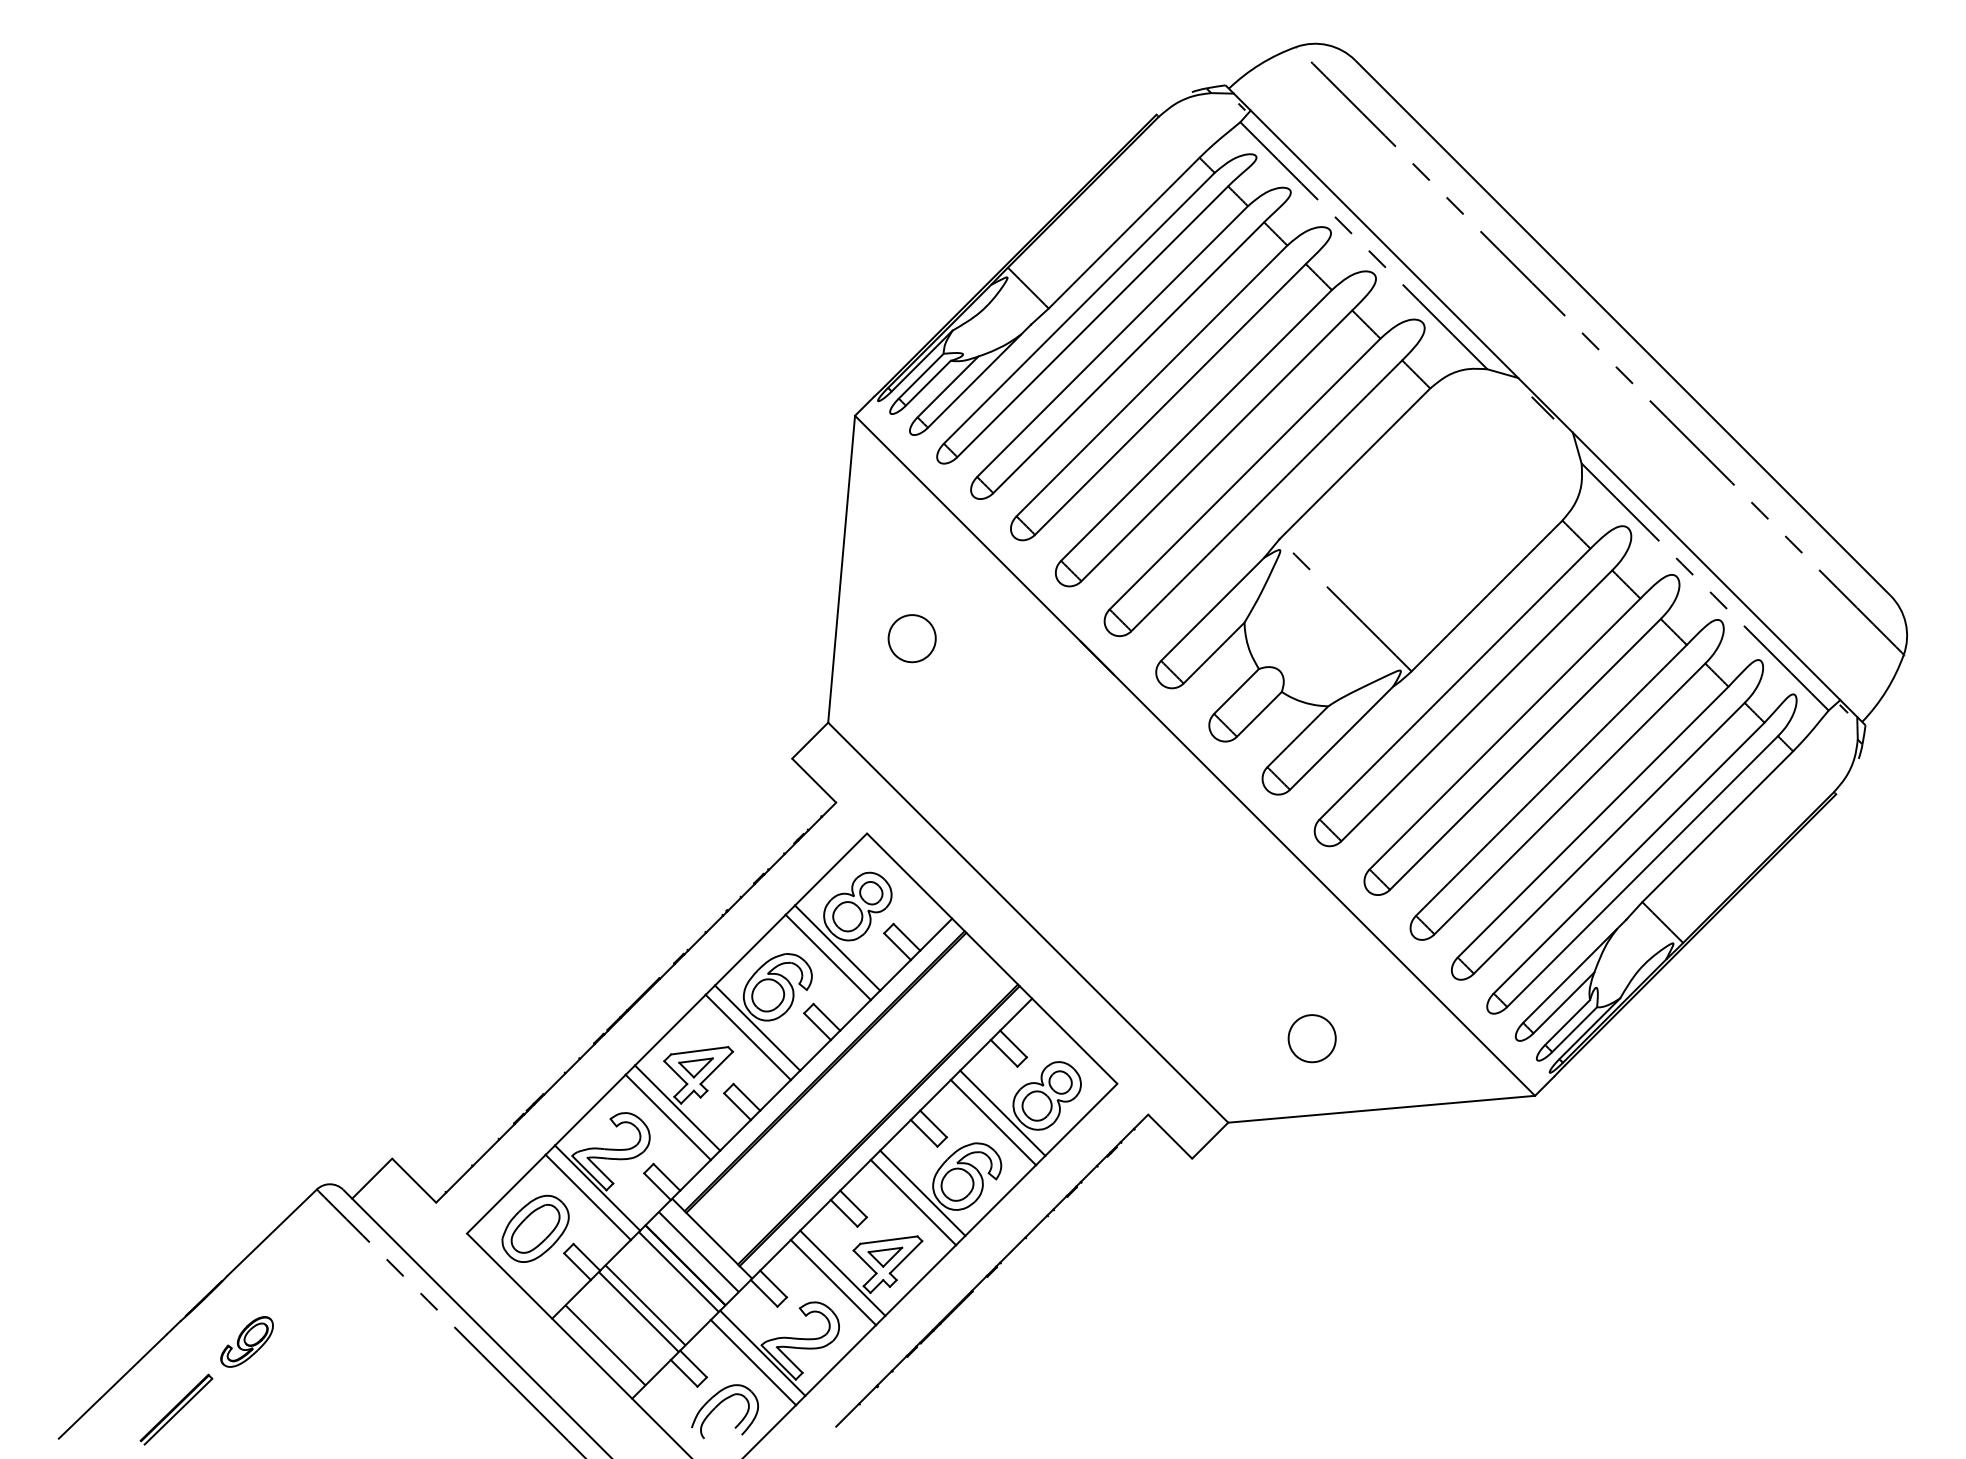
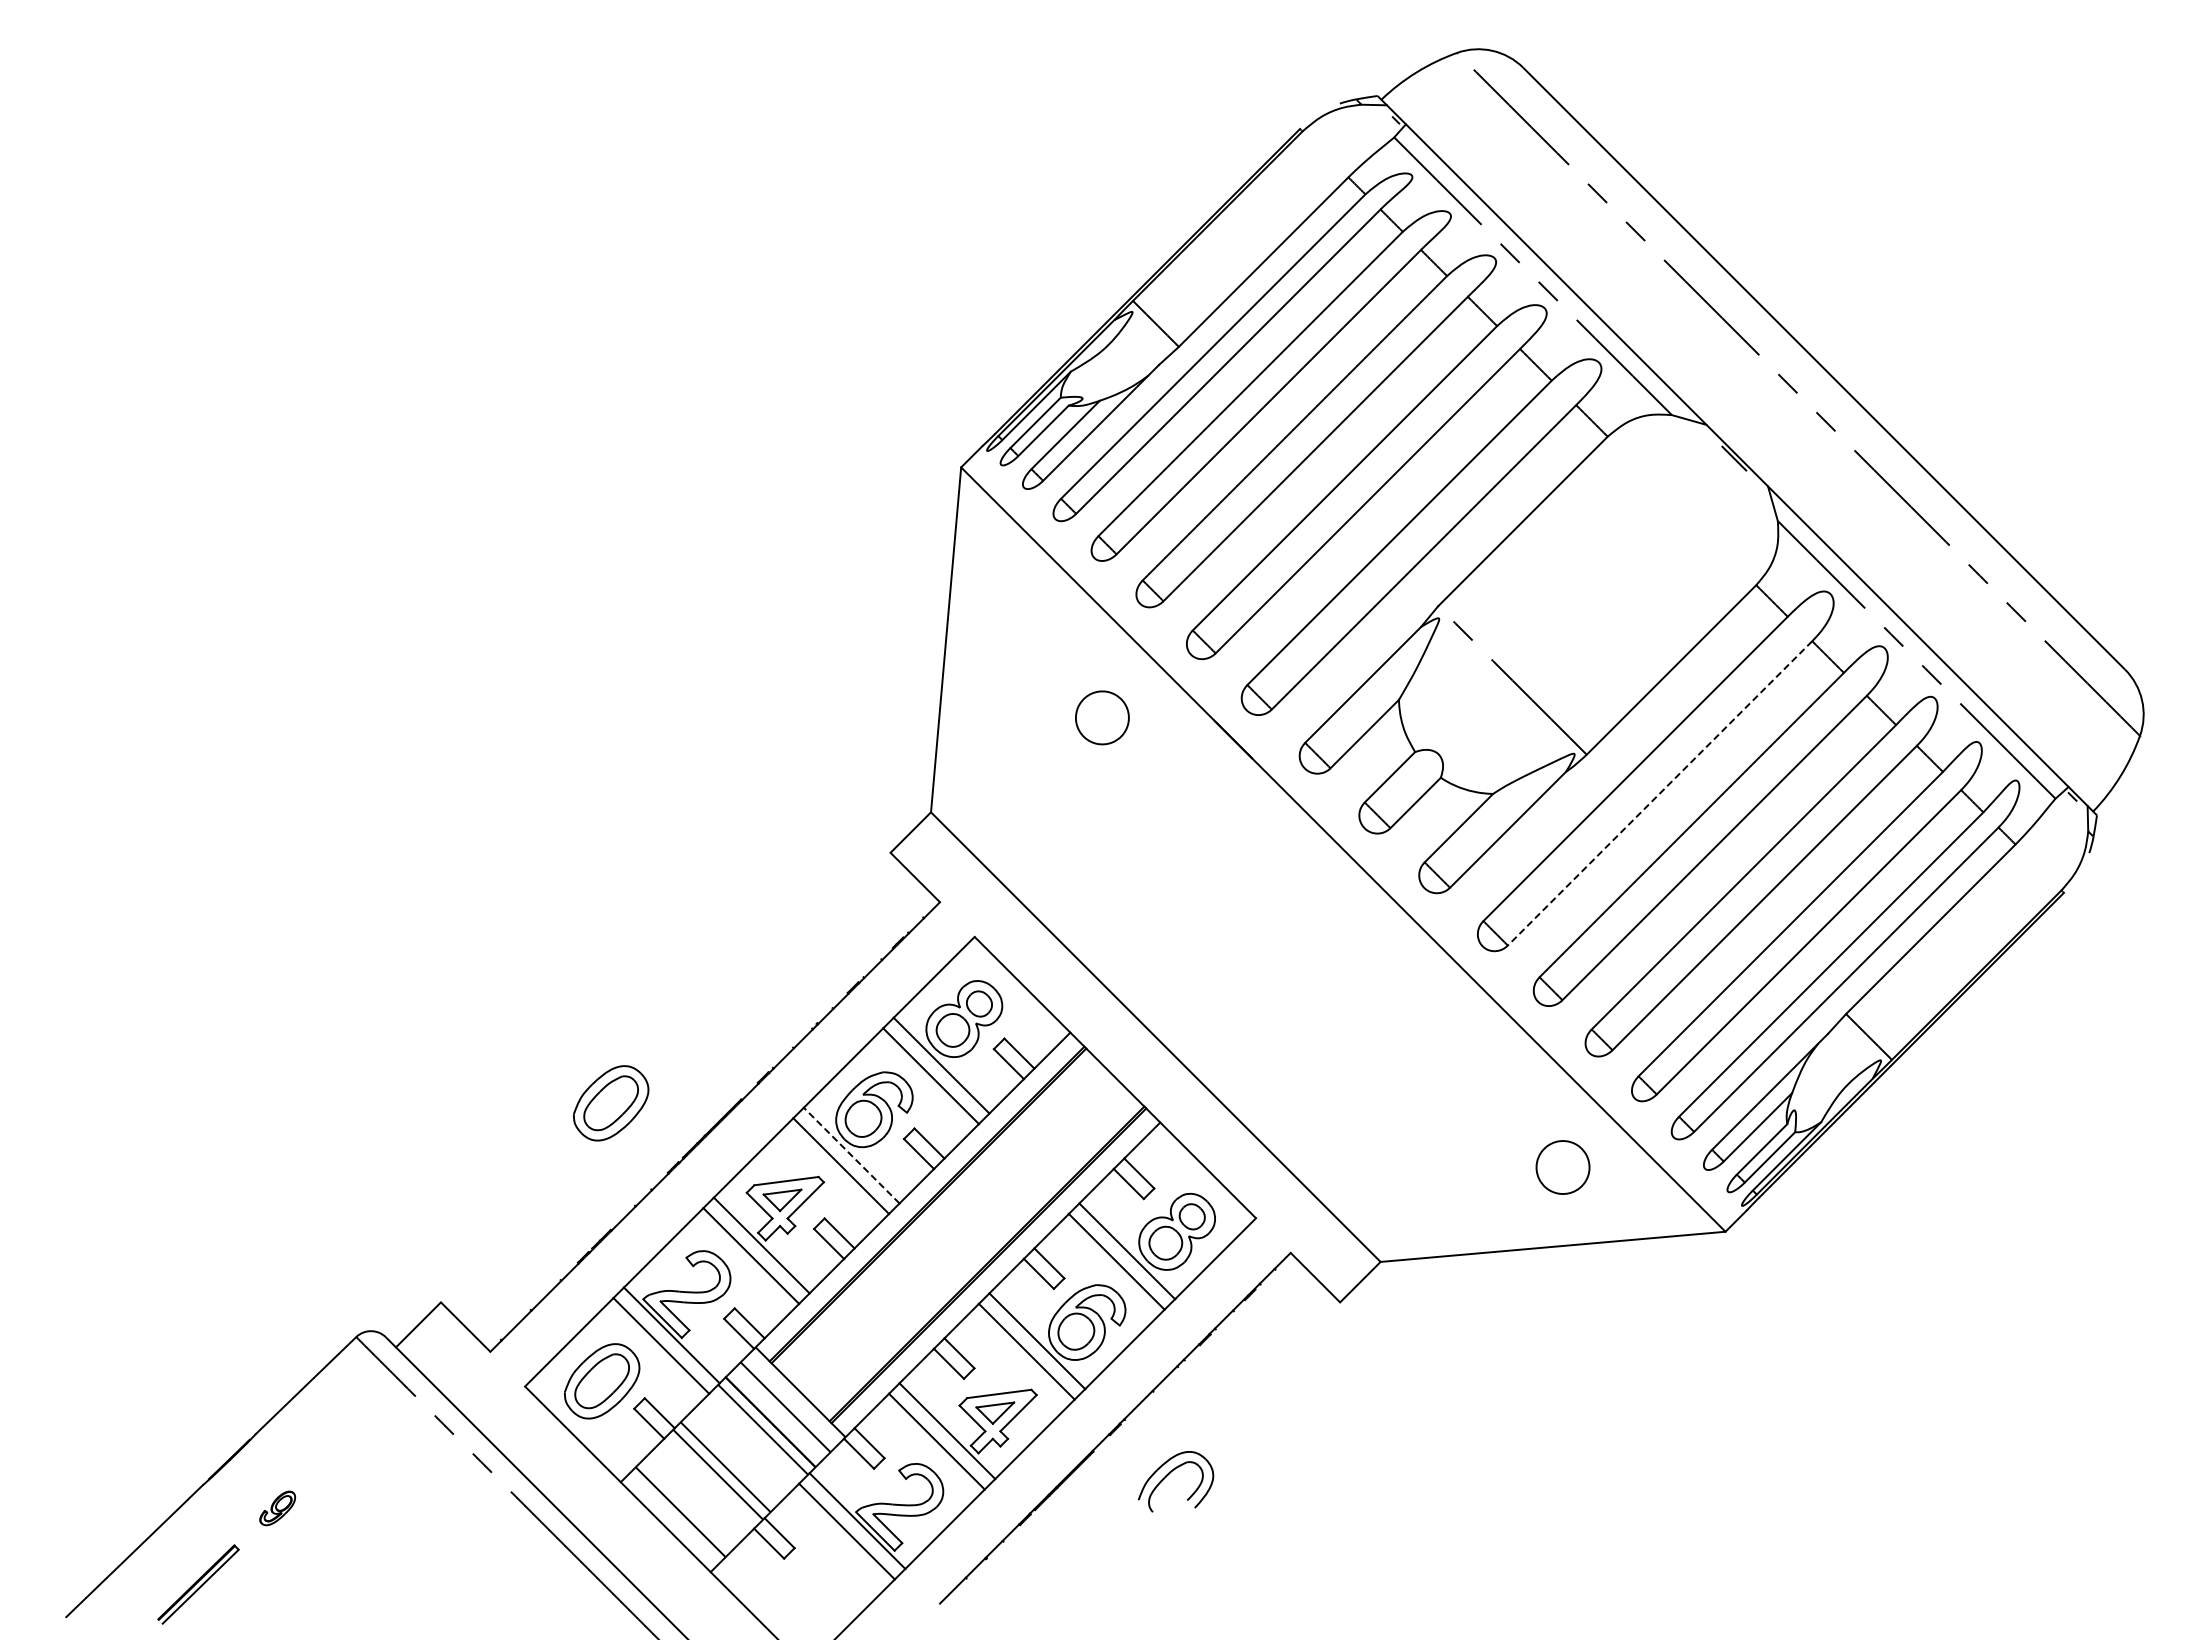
part: (912, 638) -> (1102, 717), moved
line: (1476, 705) -> (1659, 793), solid -> dashed
part: (543, 981) -> (611, 1103), added
line: (757, 1027) -> (851, 1155), solid -> dashed
part: (1311, 1038) -> (1562, 1167), moved
part: (246, 1342) -> (277, 1508), size x0.6
part: (719, 1405) -> (1169, 1474), moved

